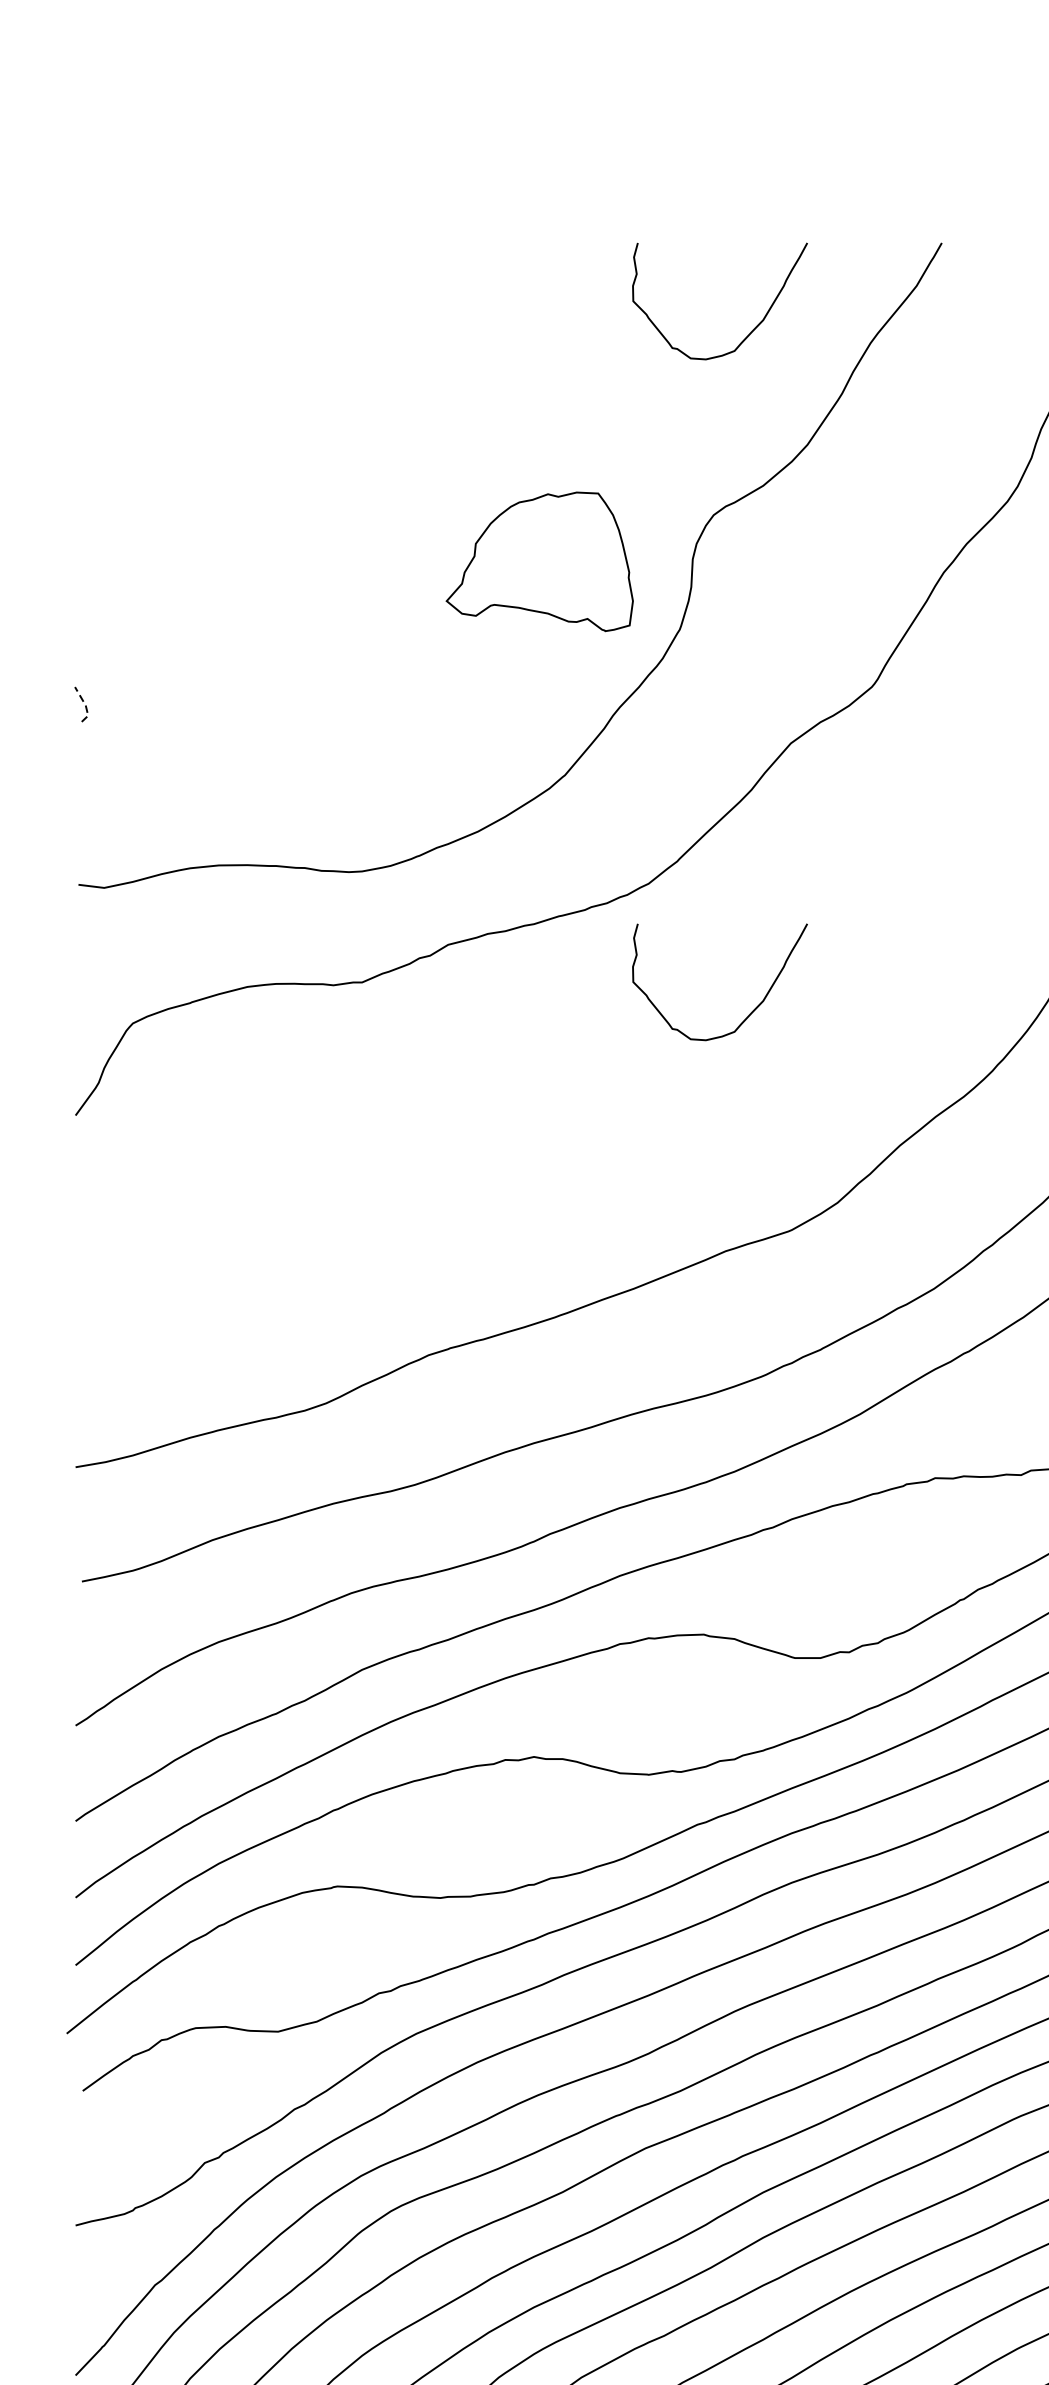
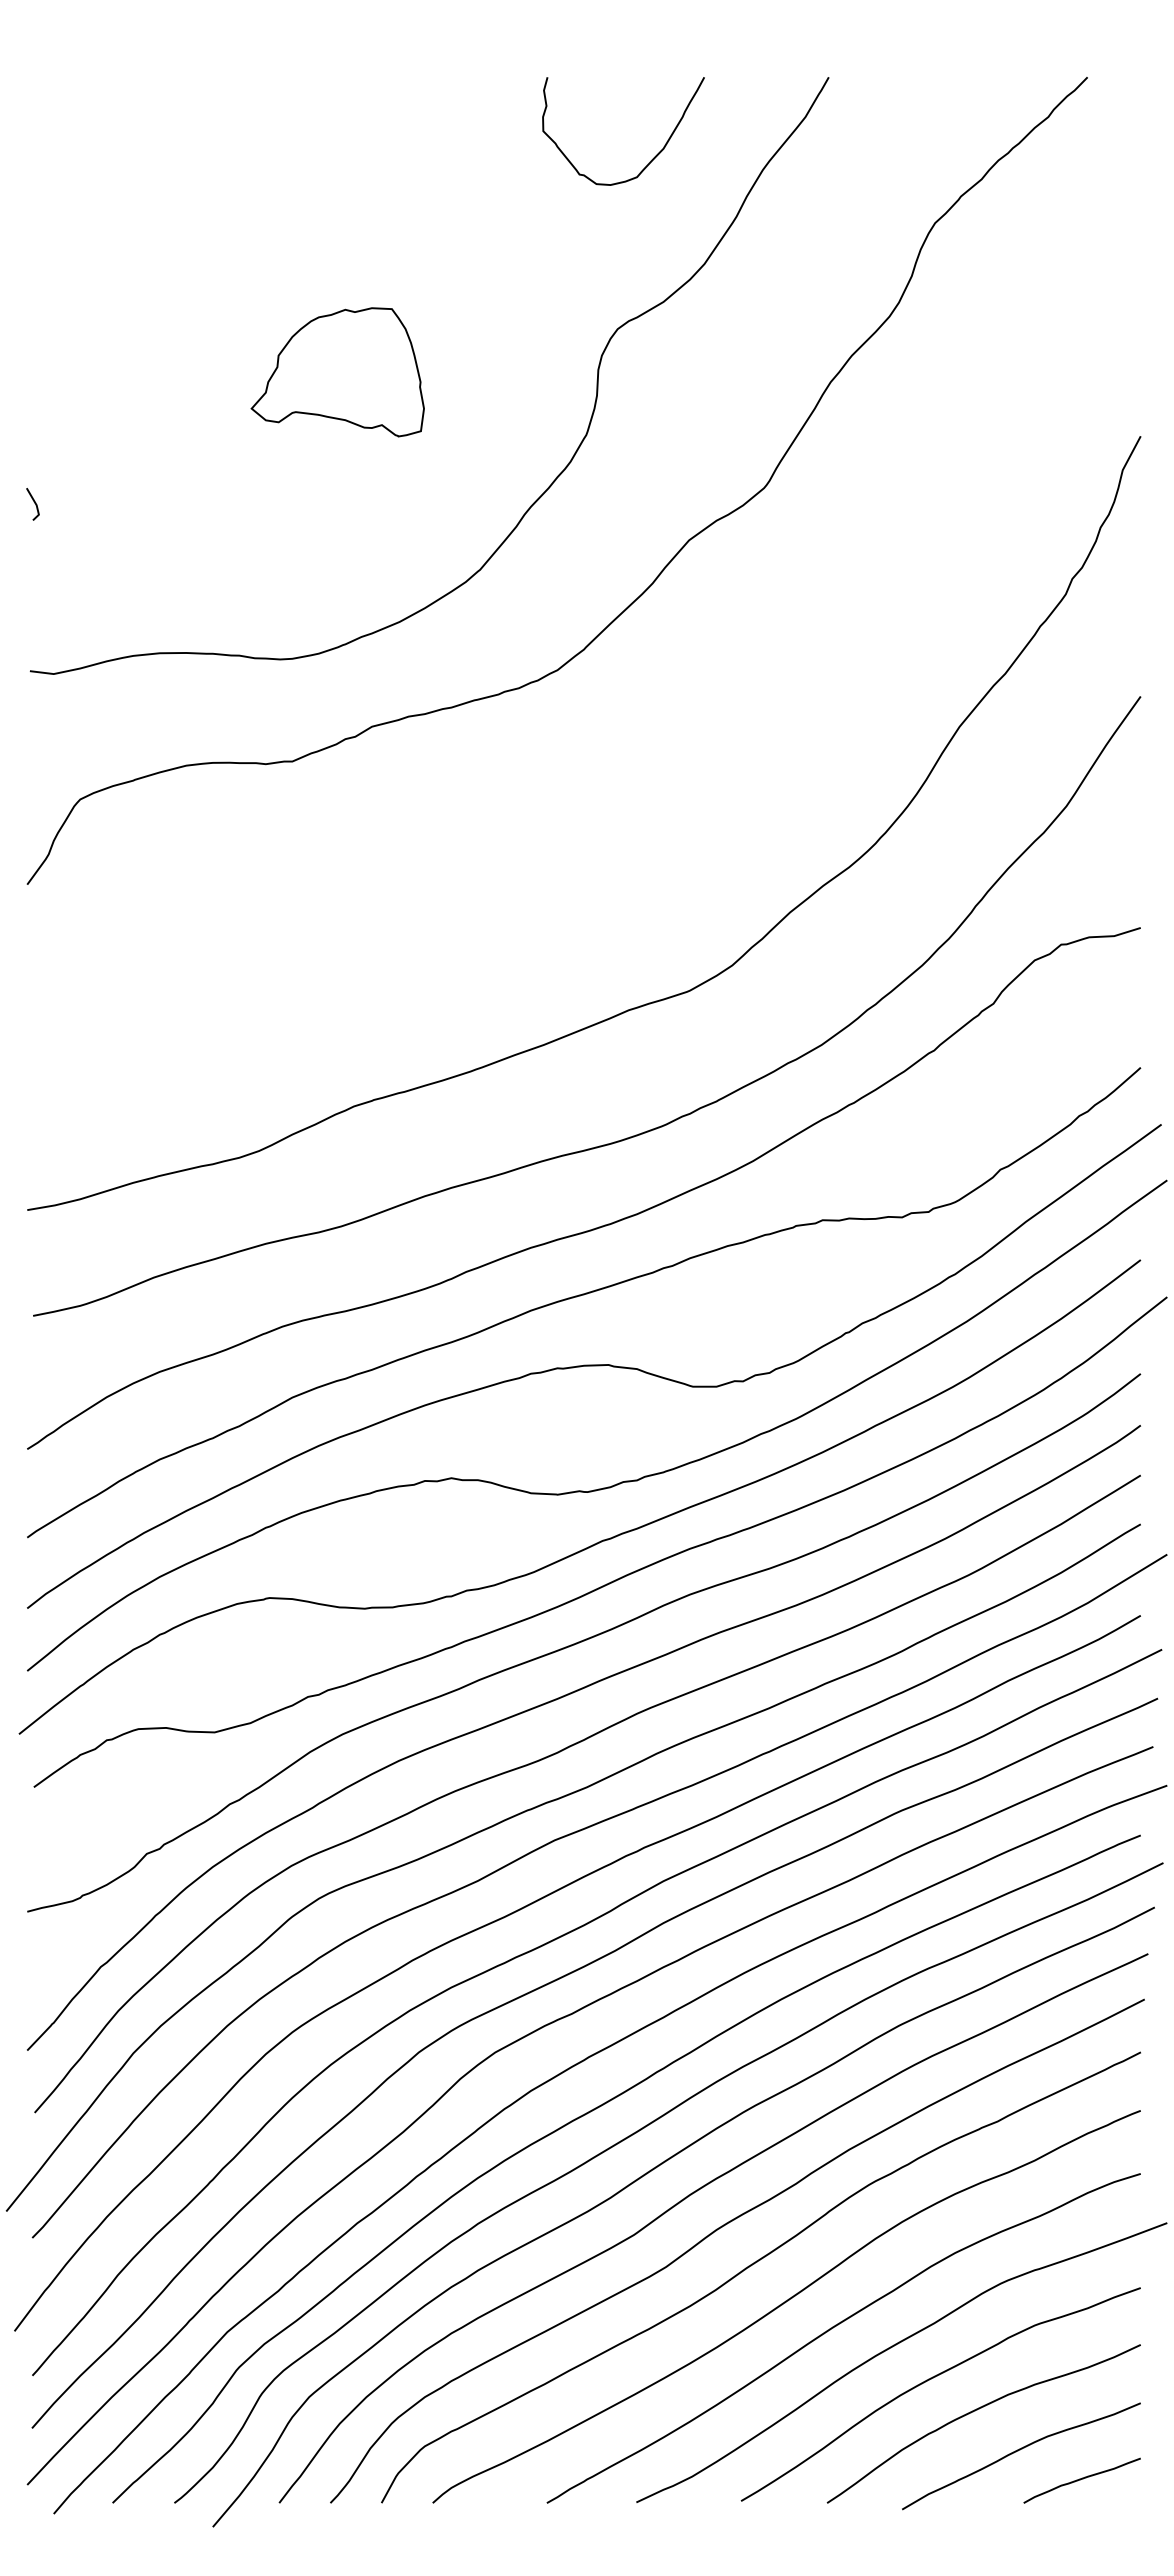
part: (539, 562) -> (337, 372), moved
line: (85, 705) -> (36, 505), dashed -> solid
curve: (750, 1012) -> (651, 789), removed

